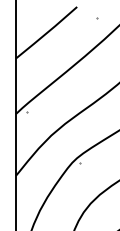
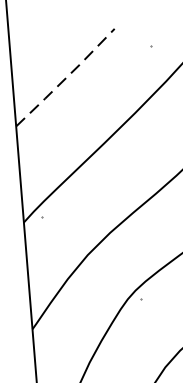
line: (47, 33) -> (66, 78), solid -> dashed

